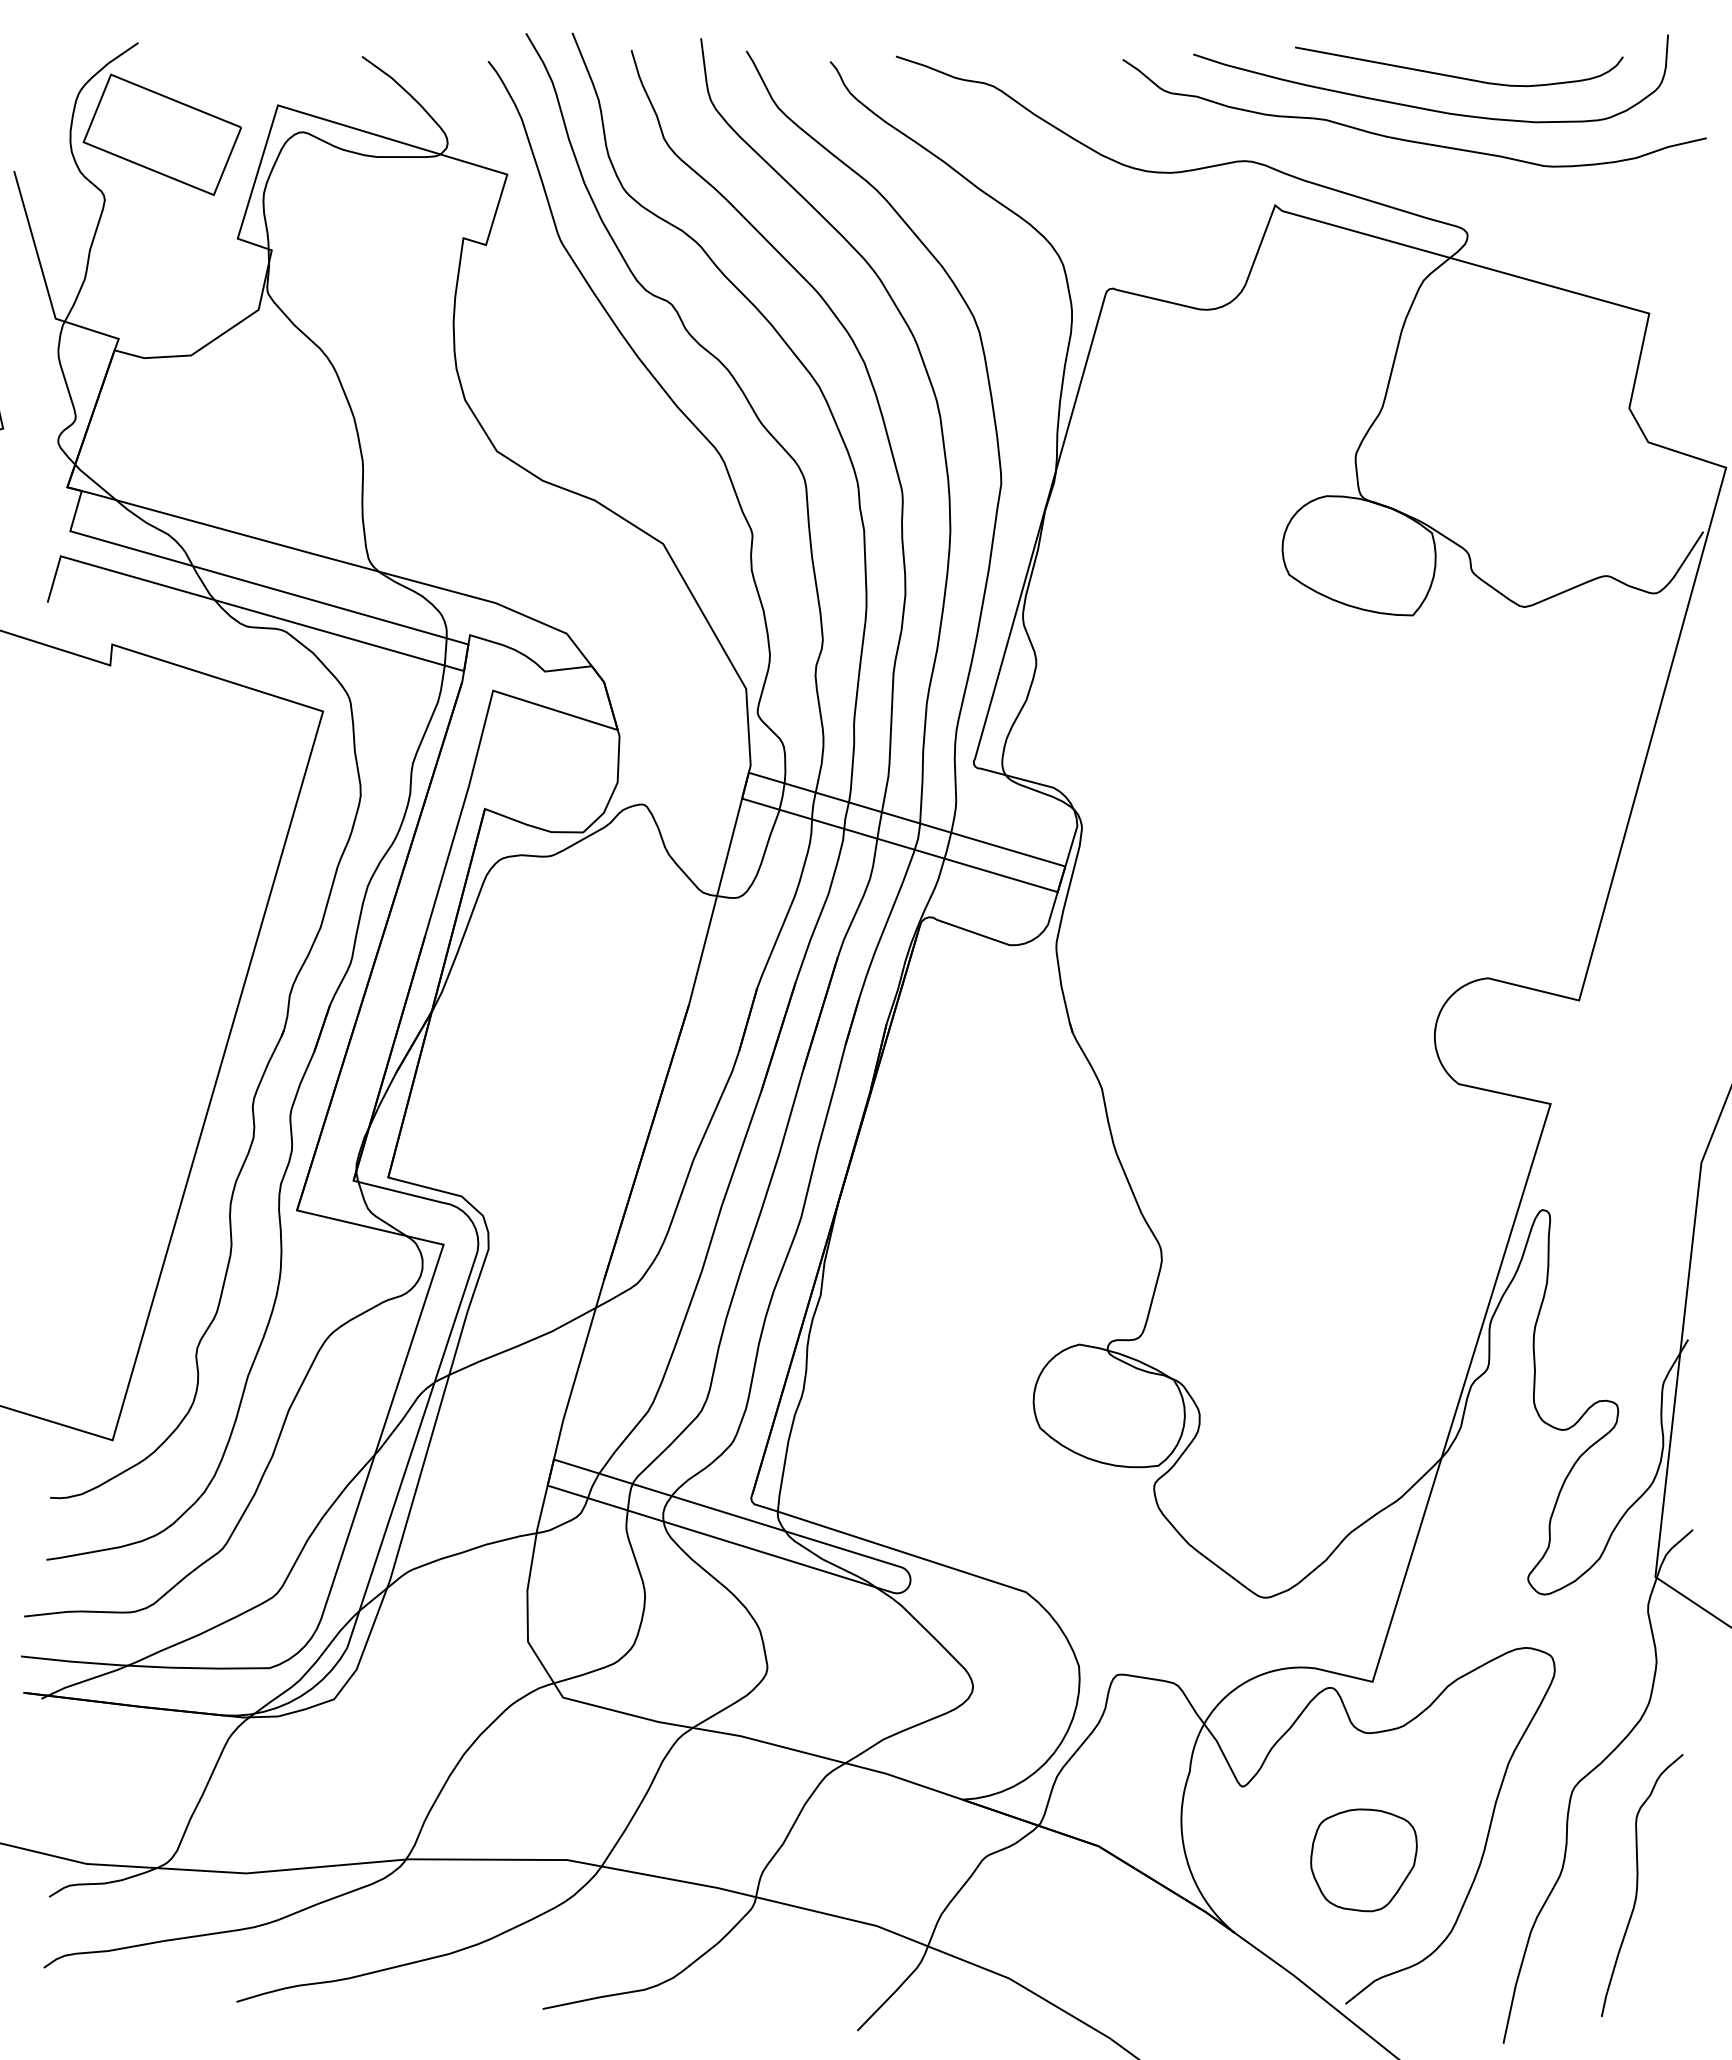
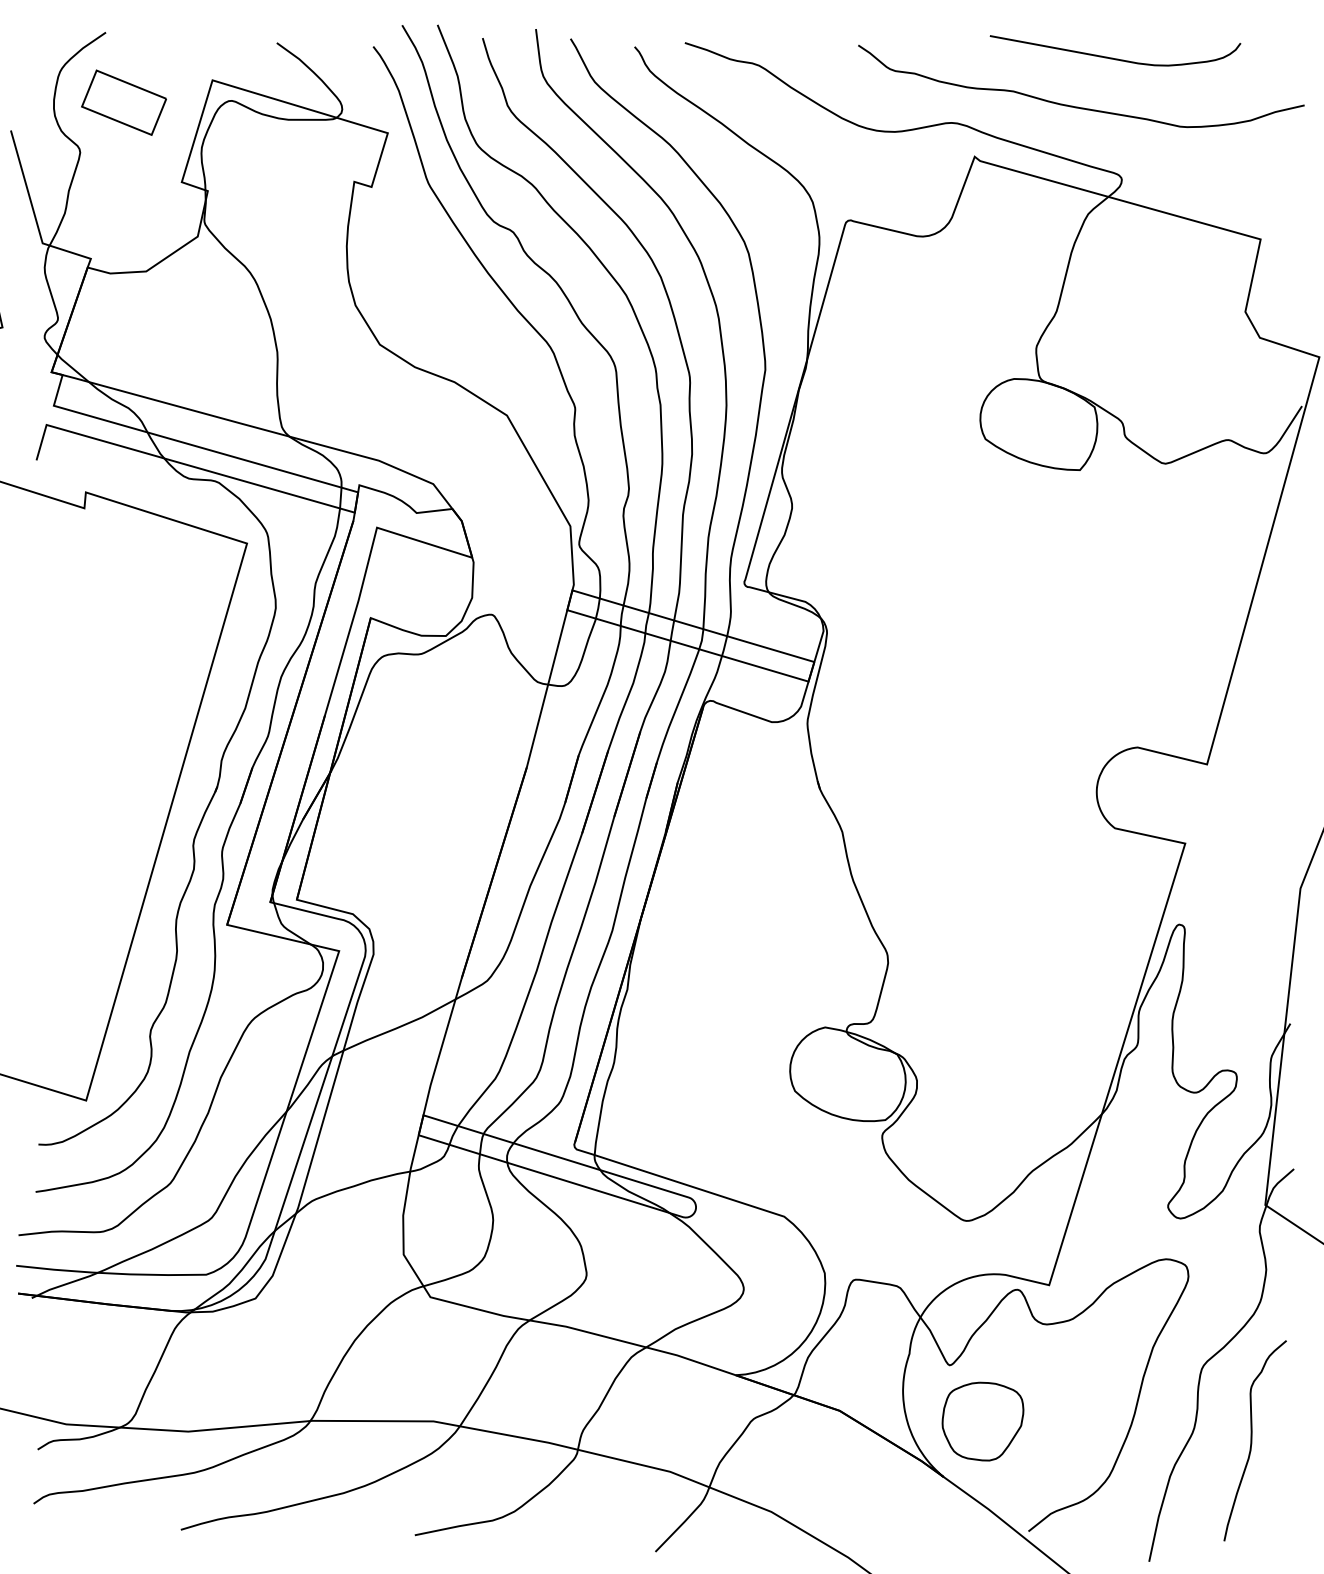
curve: (1423, 107) -> (1088, 81), removed
part: (161, 134) -> (123, 102), size x0.7
part: (1363, 1860) -> (982, 1421), moved

